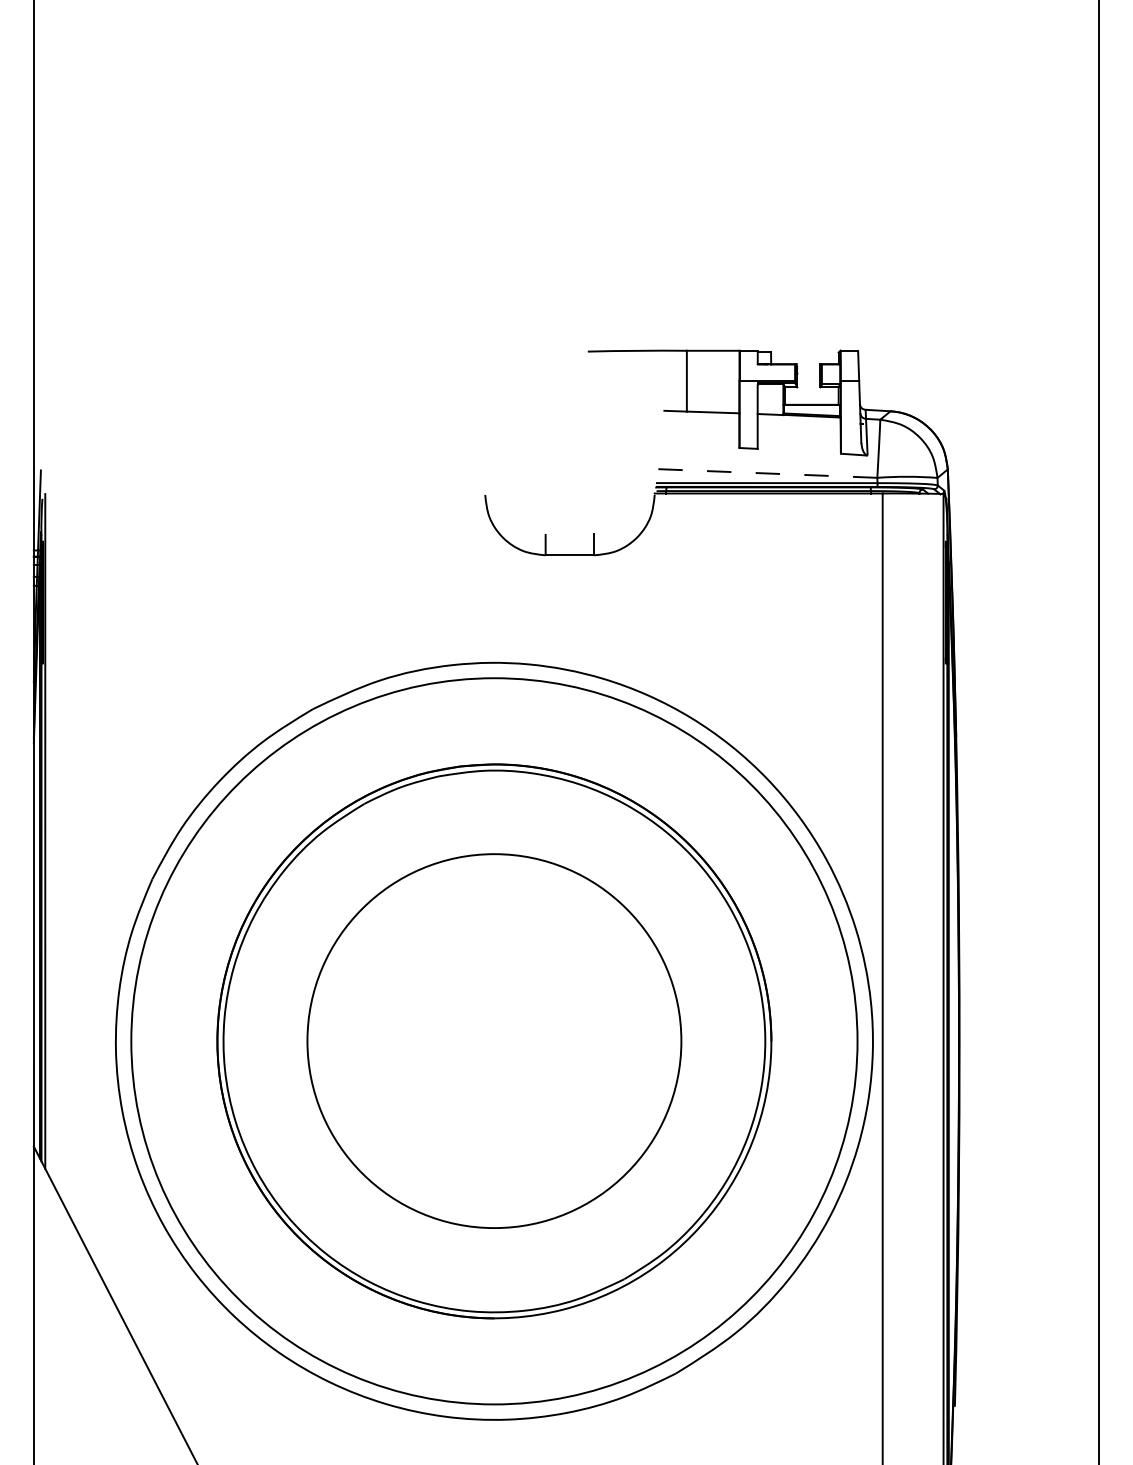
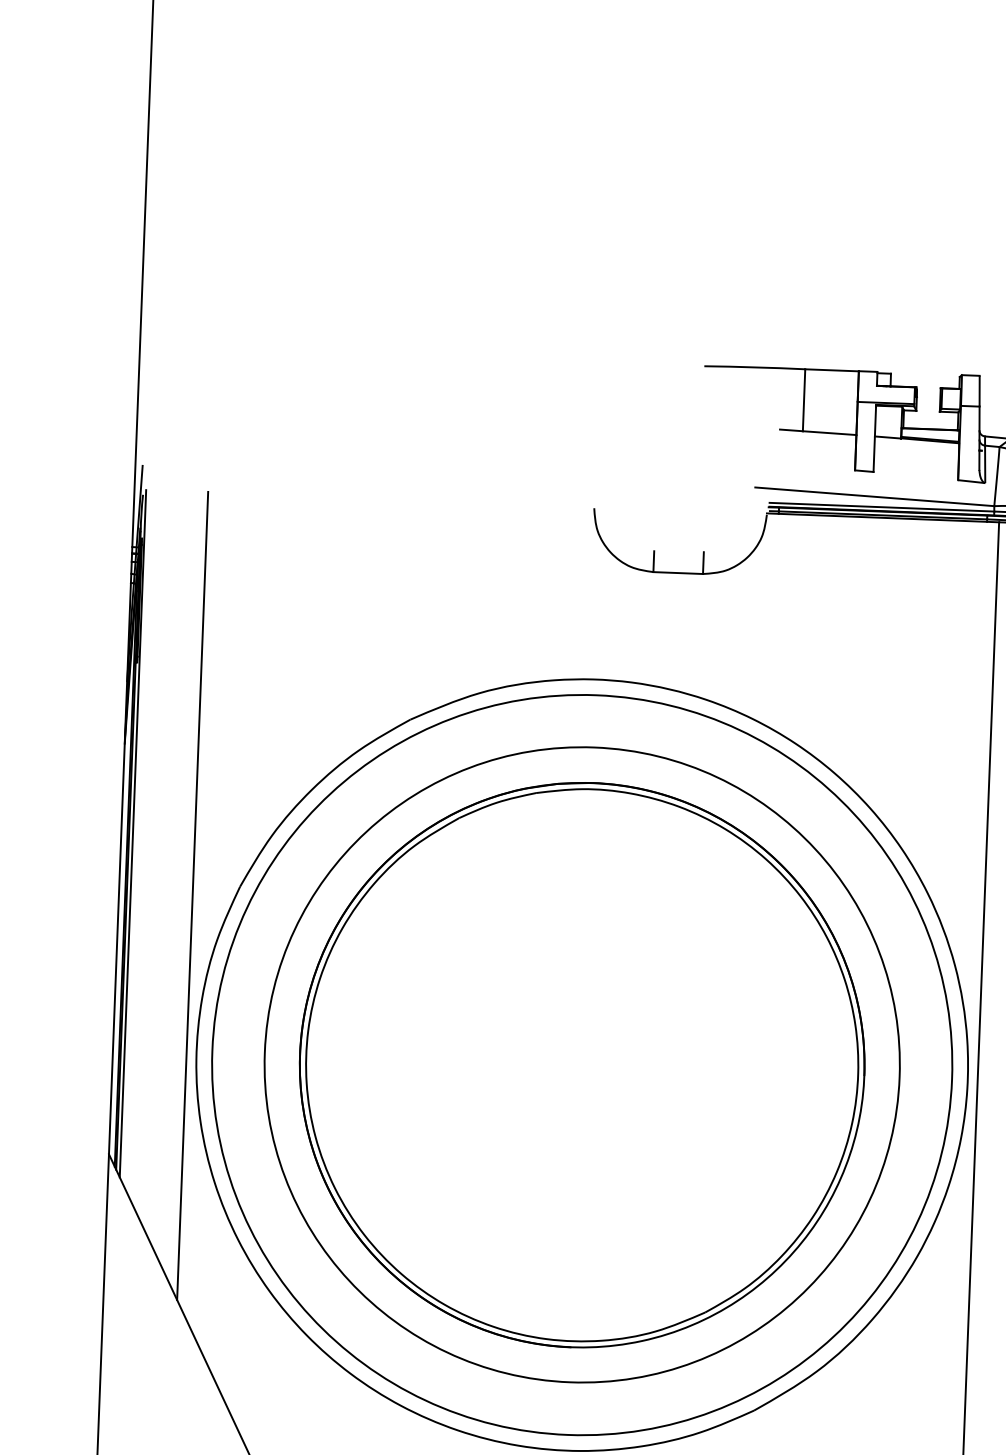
line: (759, 473) -> (874, 497), dashed -> solid
line: (106, 889) -> (193, 895), added
circle: (494, 1040) -> (582, 1064), size x1.67

